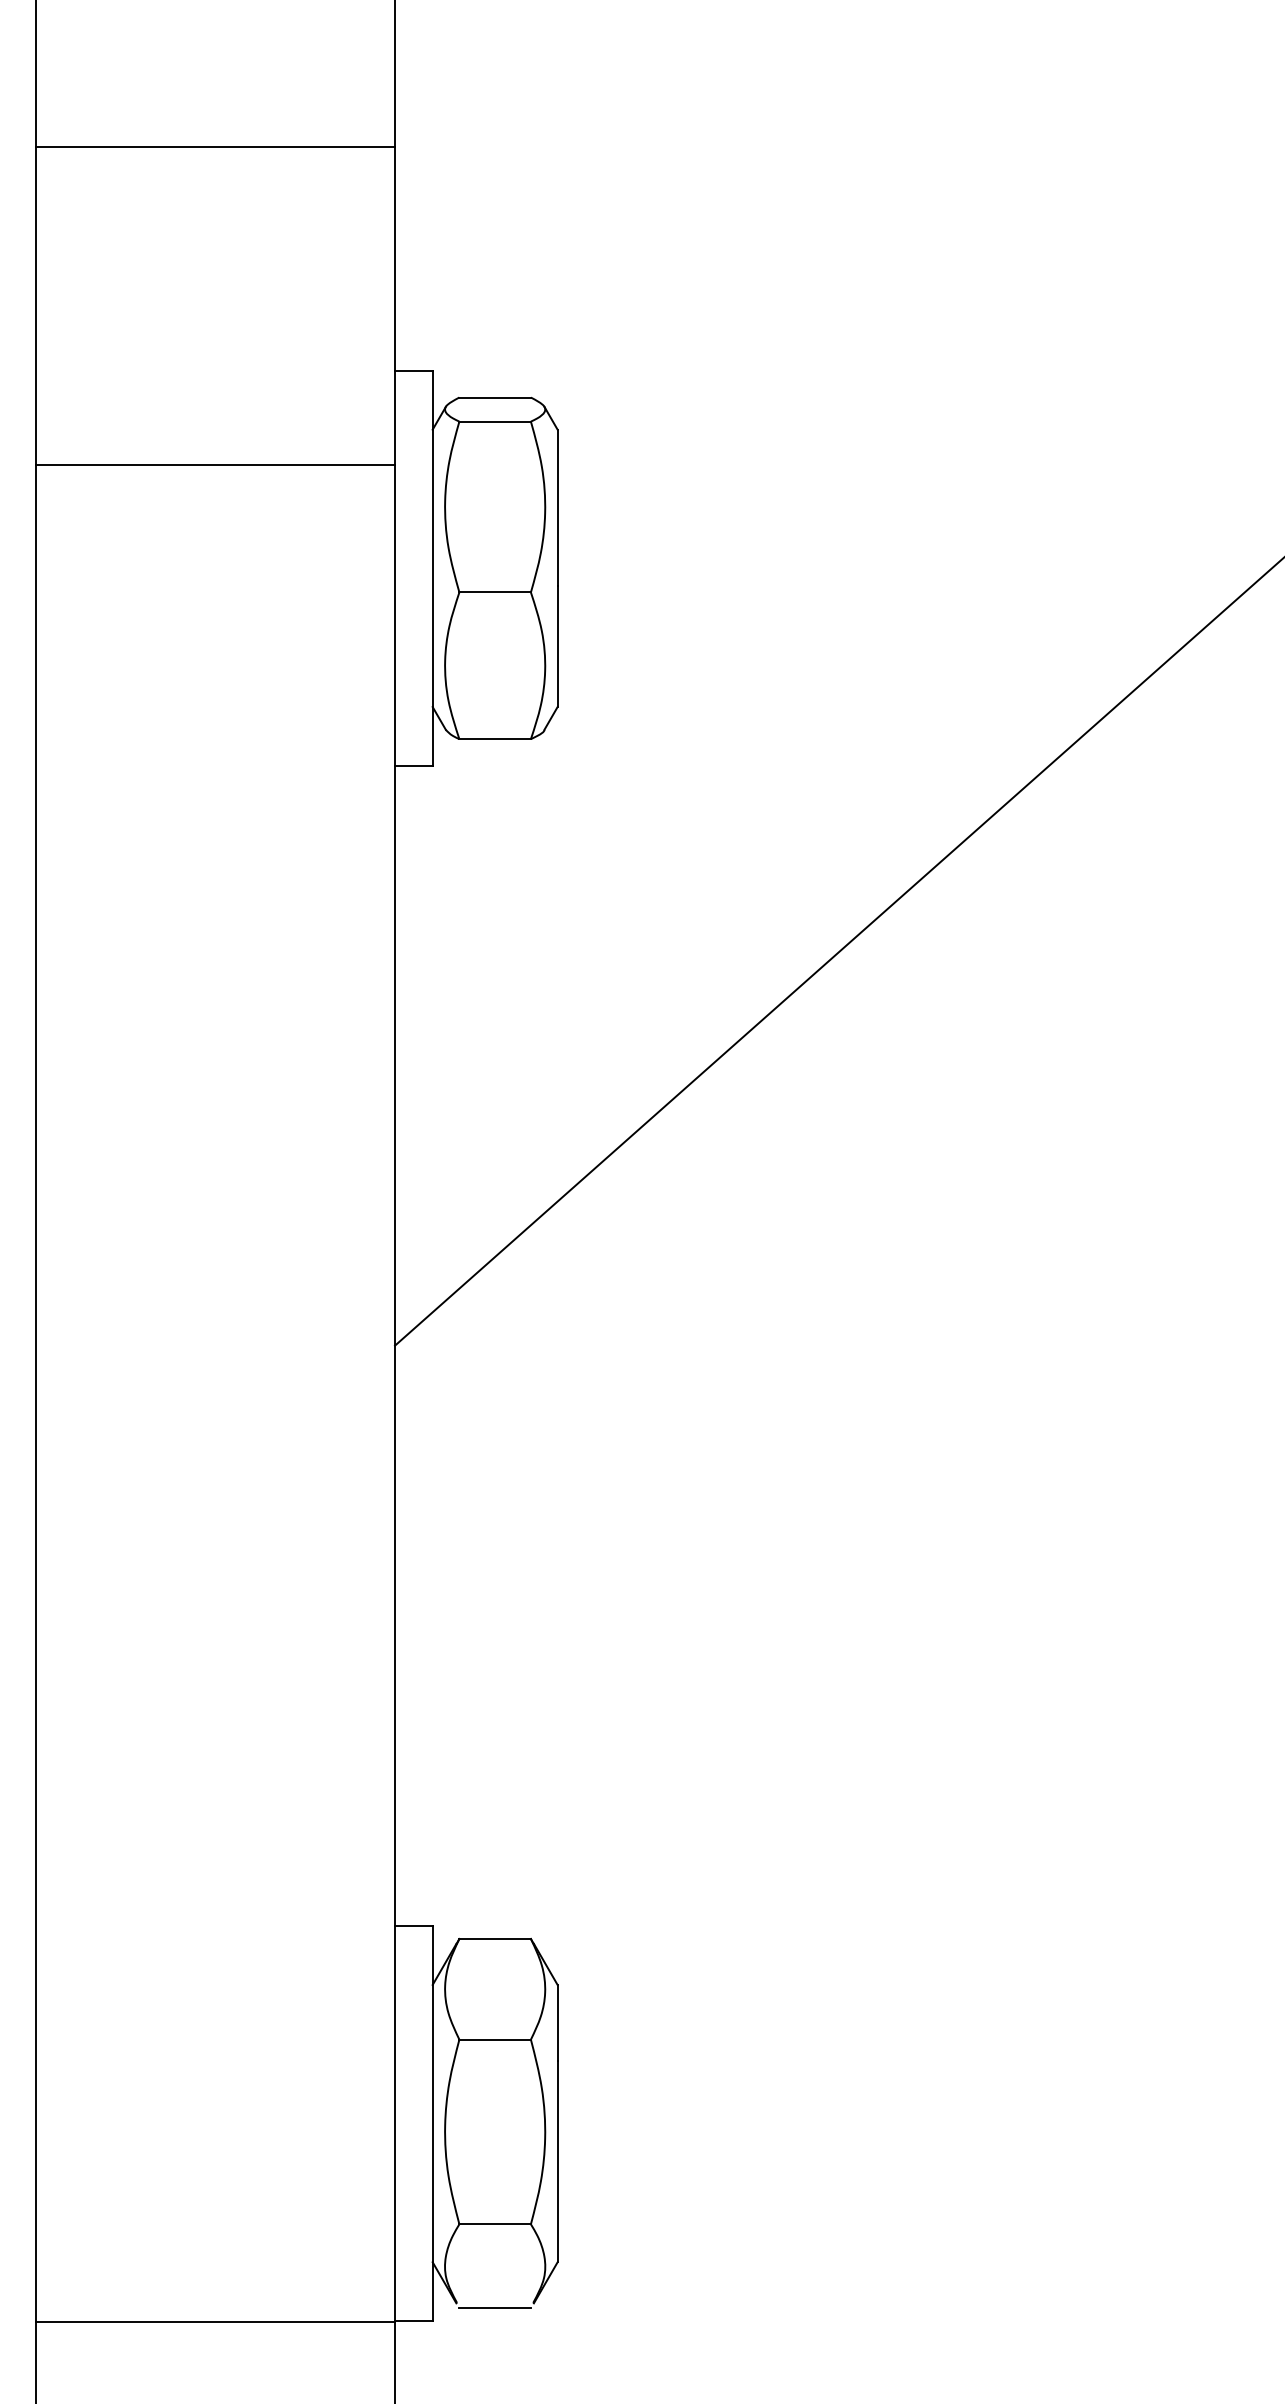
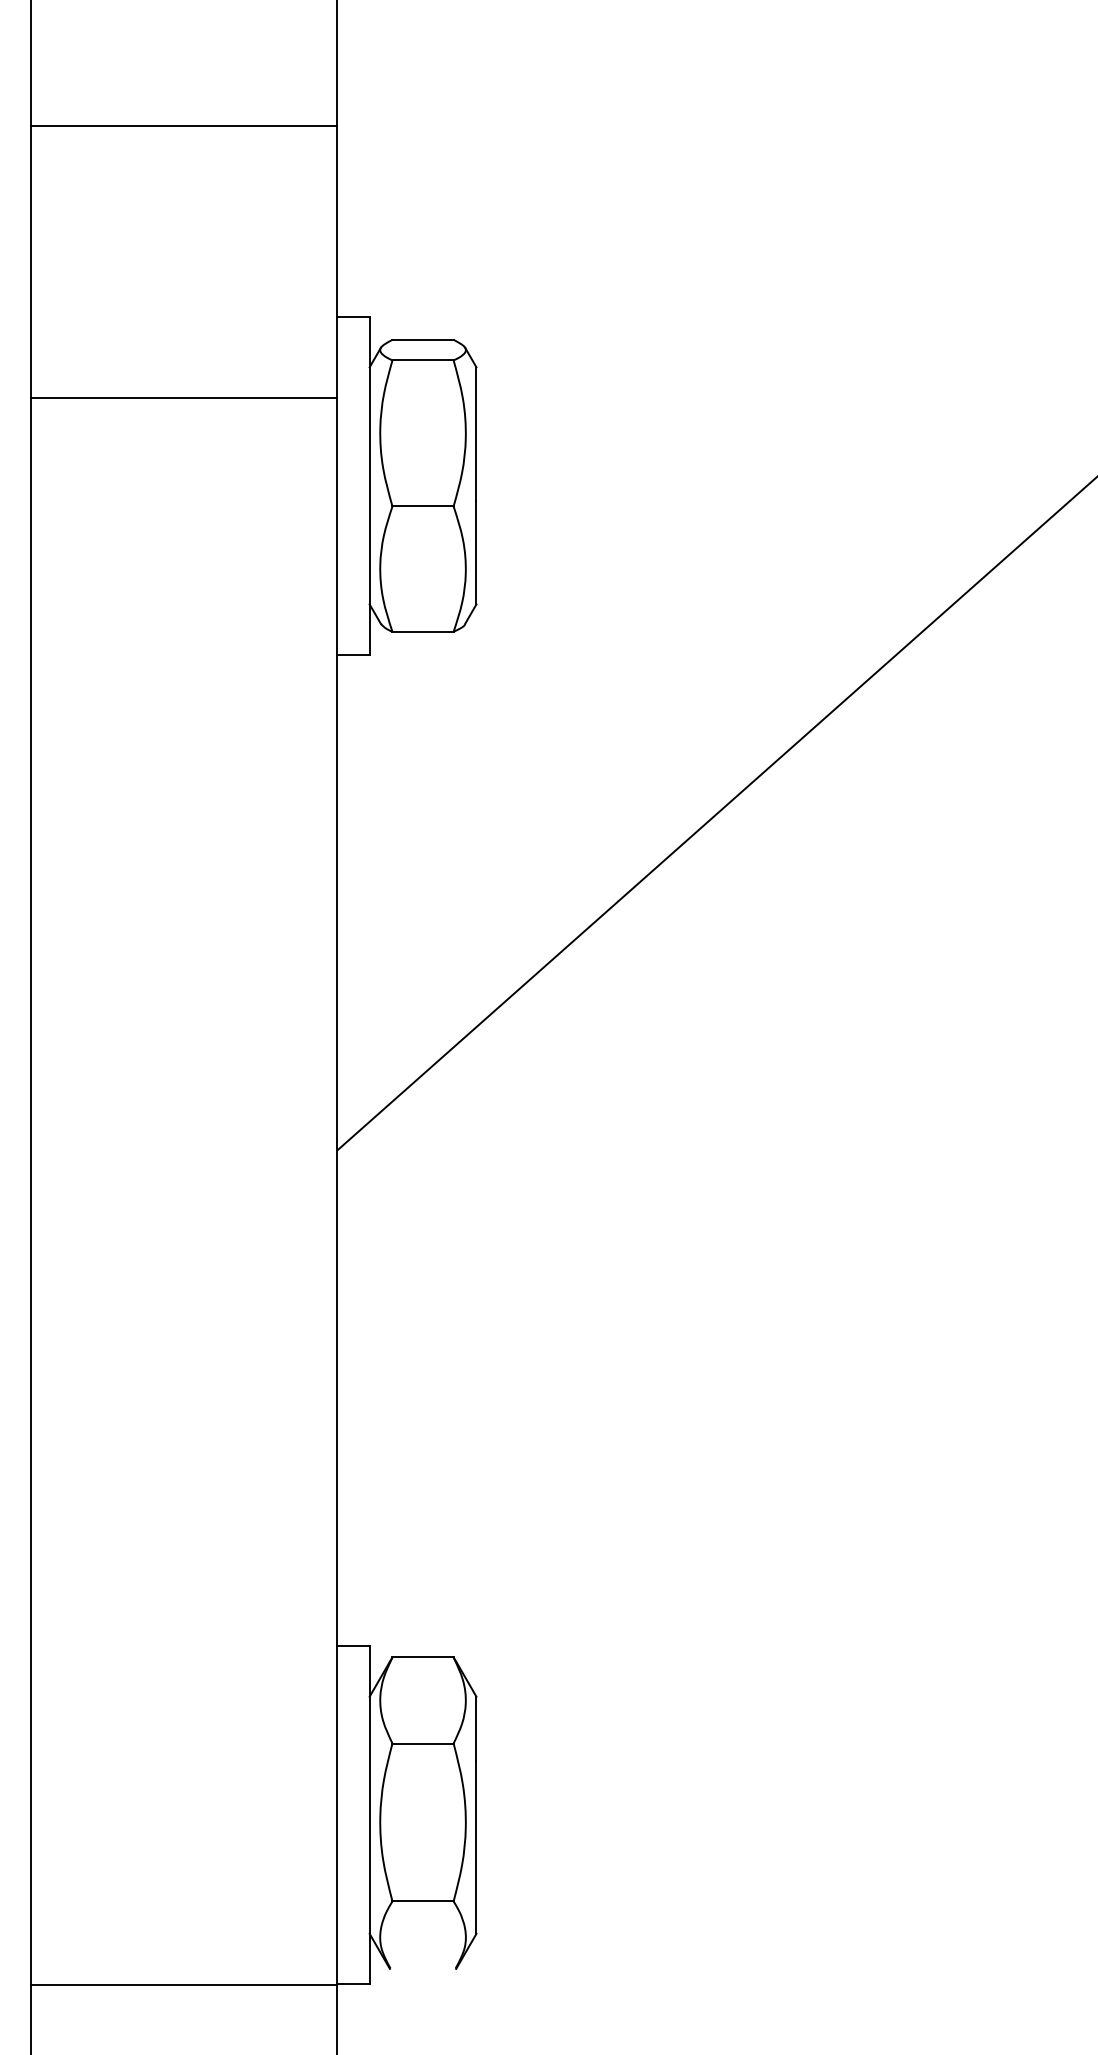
line: (494, 2308) -> (422, 1973), removed

